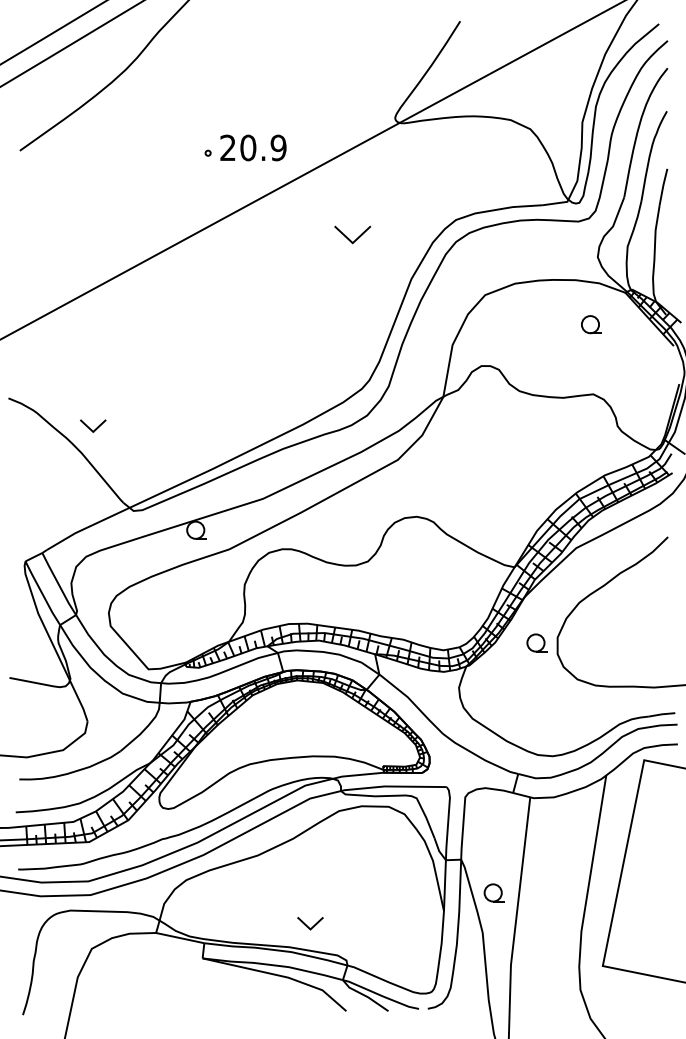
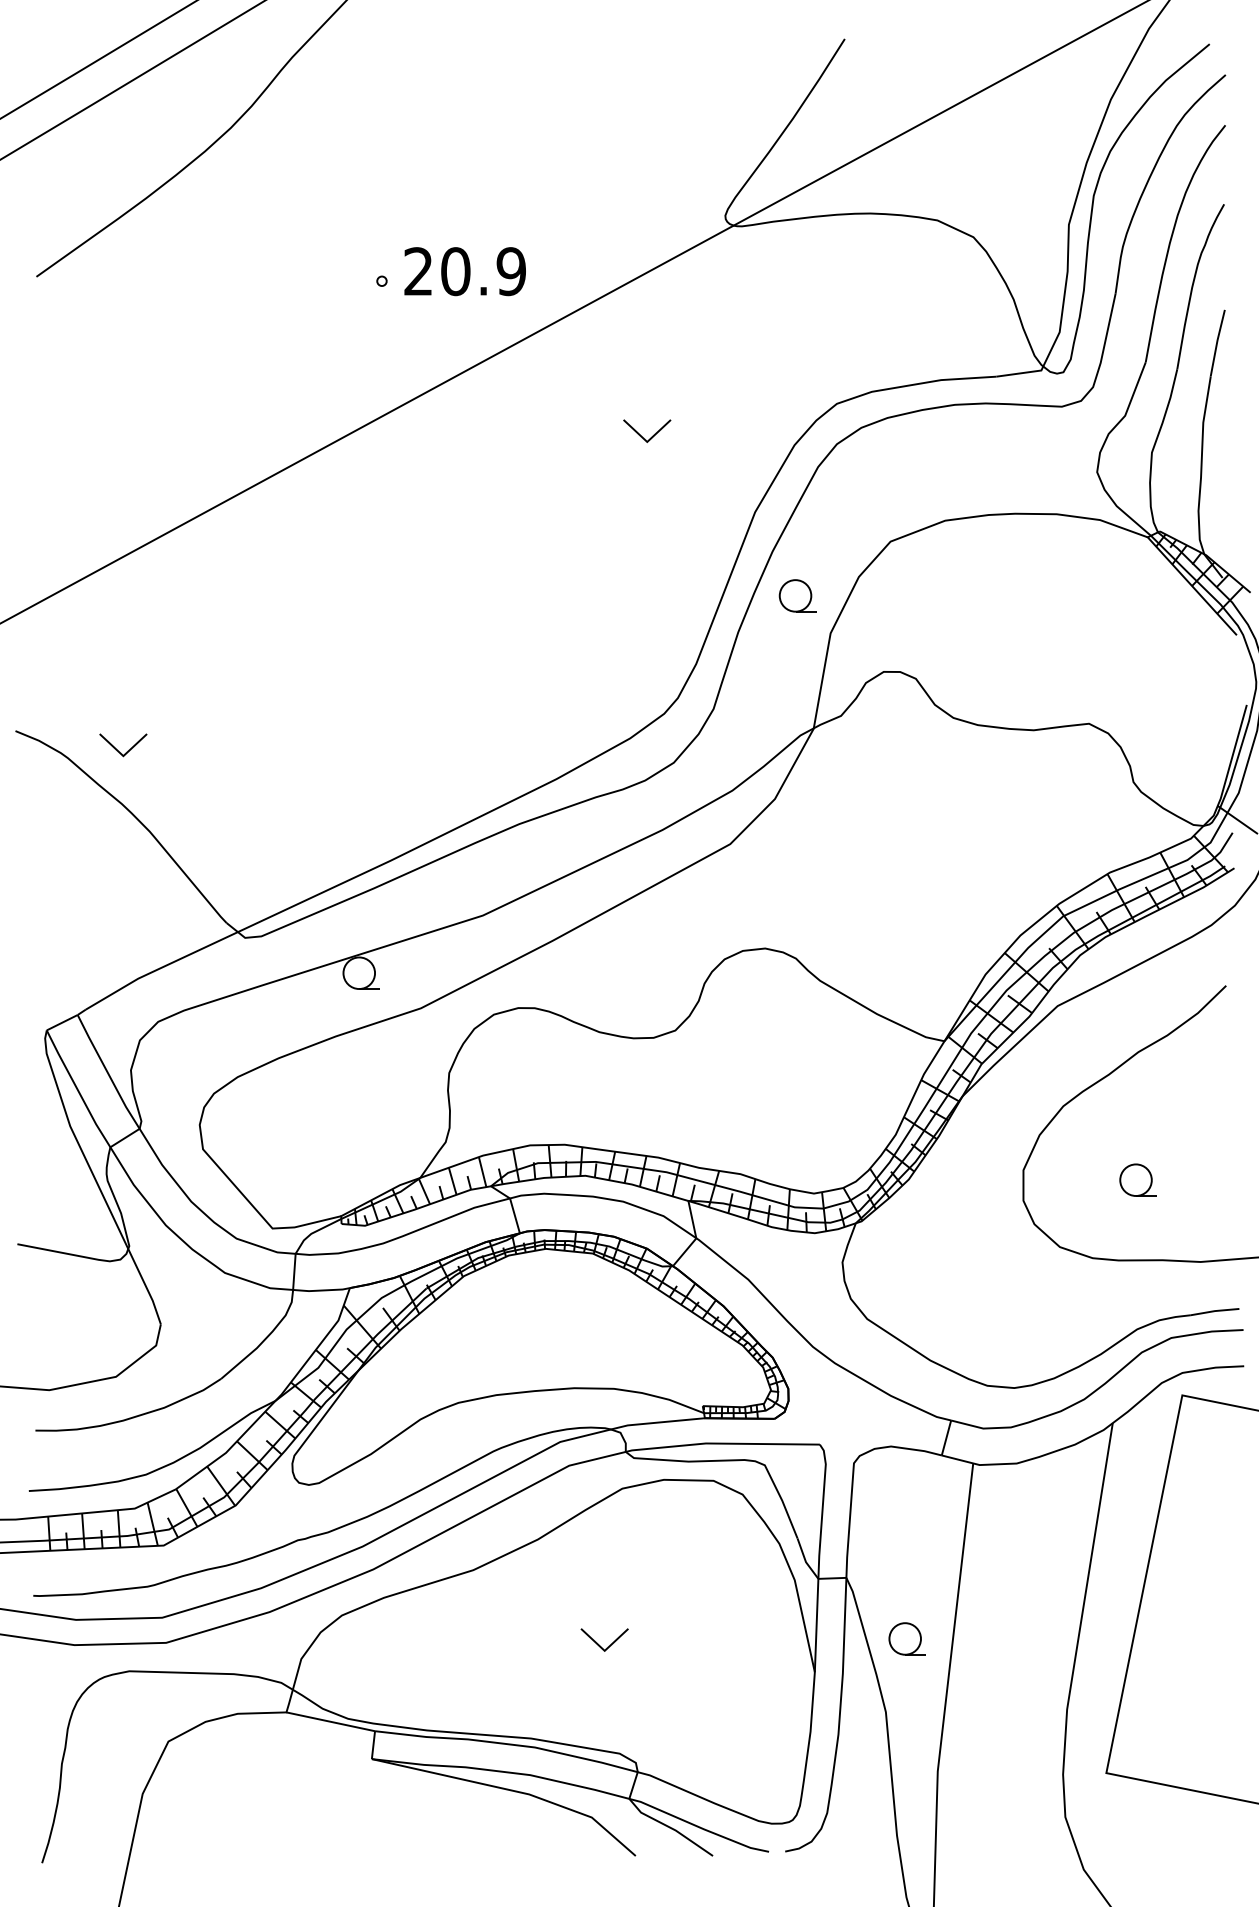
part: (352, 234) -> (646, 430), size x0.71
part: (591, 324) -> (797, 595), moved
part: (93, 425) -> (123, 744), moved
part: (536, 642) -> (1136, 1179), moved
part: (310, 923) -> (604, 1639), moved

